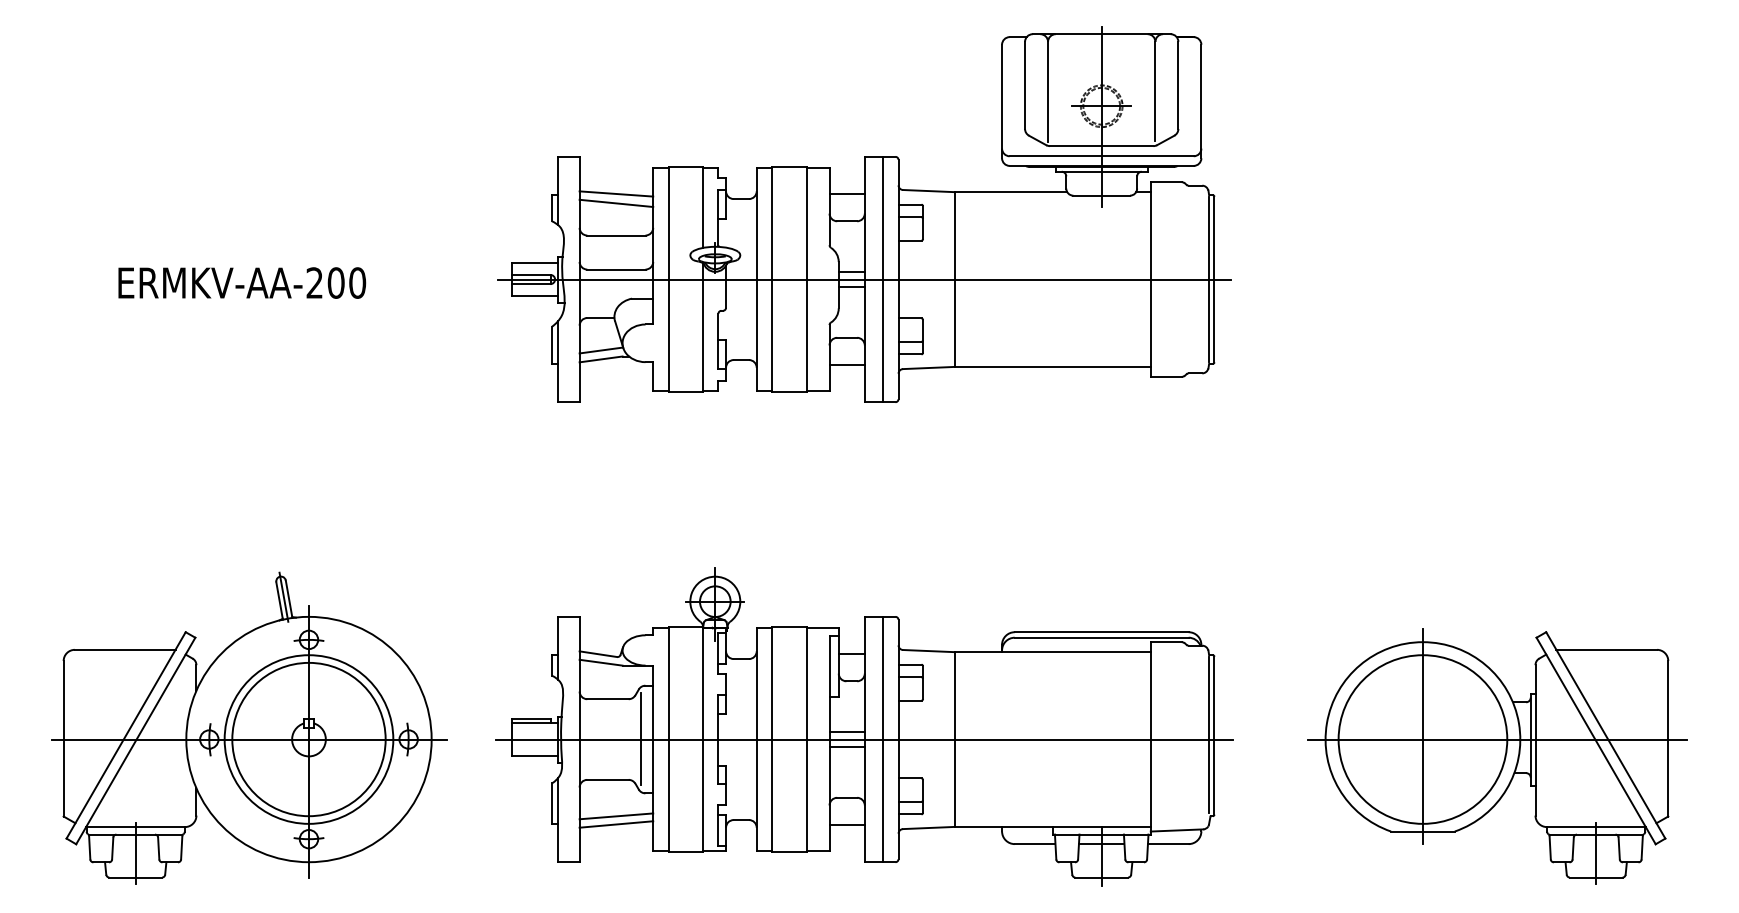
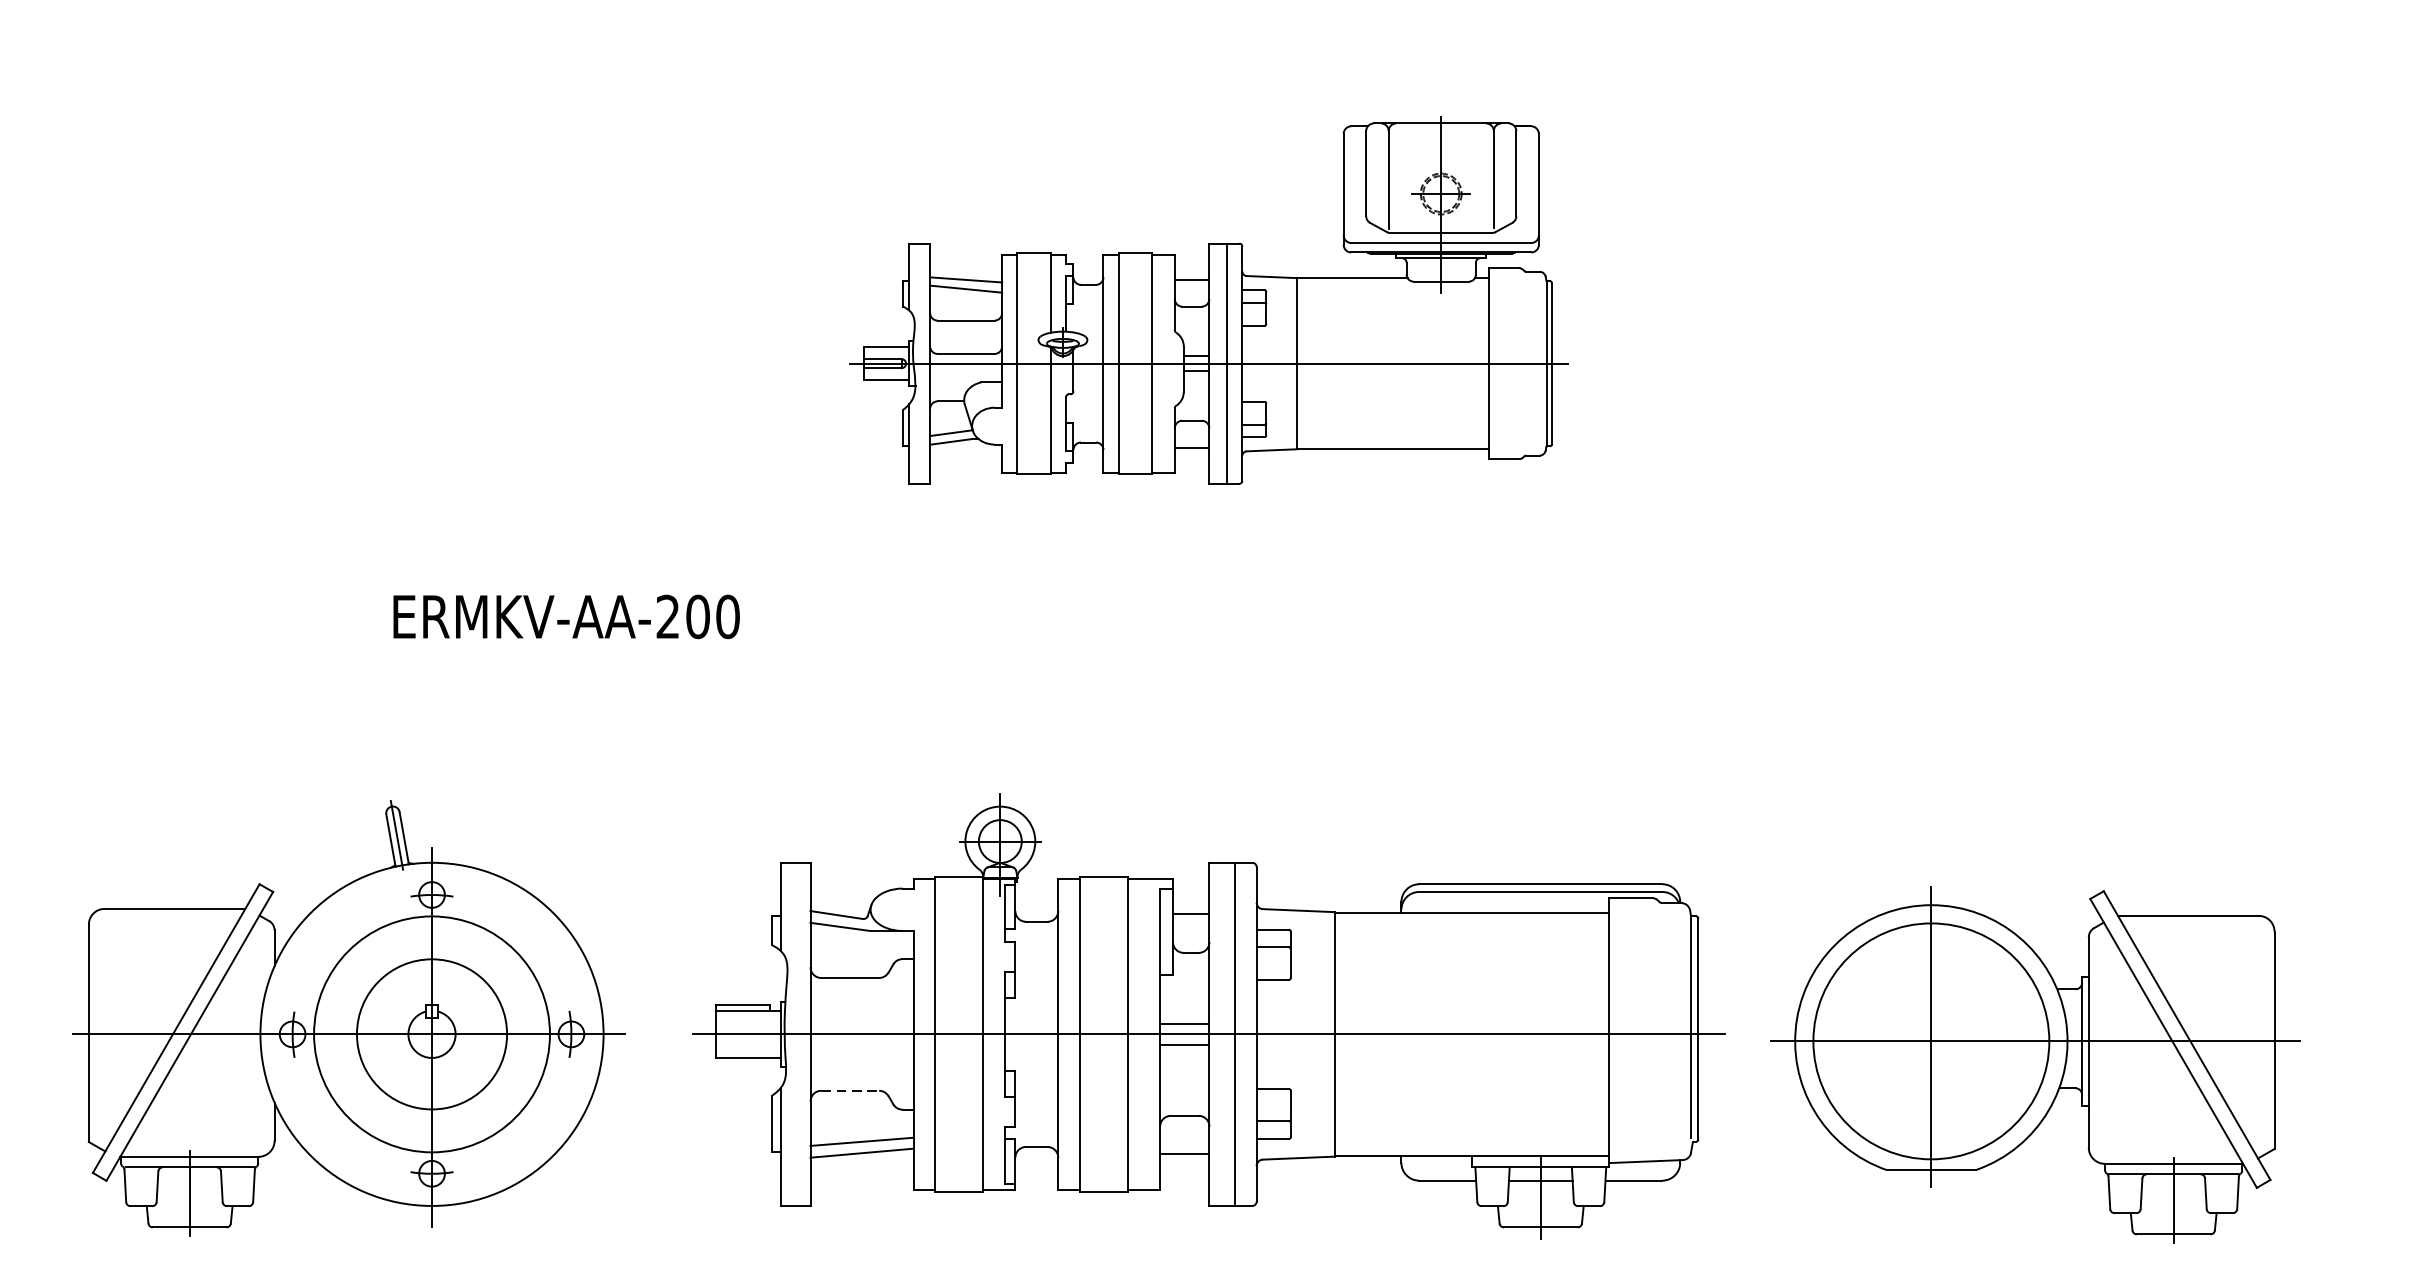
part: (864, 214) -> (1209, 300), size x0.7
text: (242, 282) -> (567, 616), moved
line: (640, 738) -> (895, 1032), removed
circle: (308, 739) -> (431, 1034), size x0.7
part: (1497, 756) -> (2035, 1065), moved
line: (607, 779) -> (849, 1090), solid -> dashed

